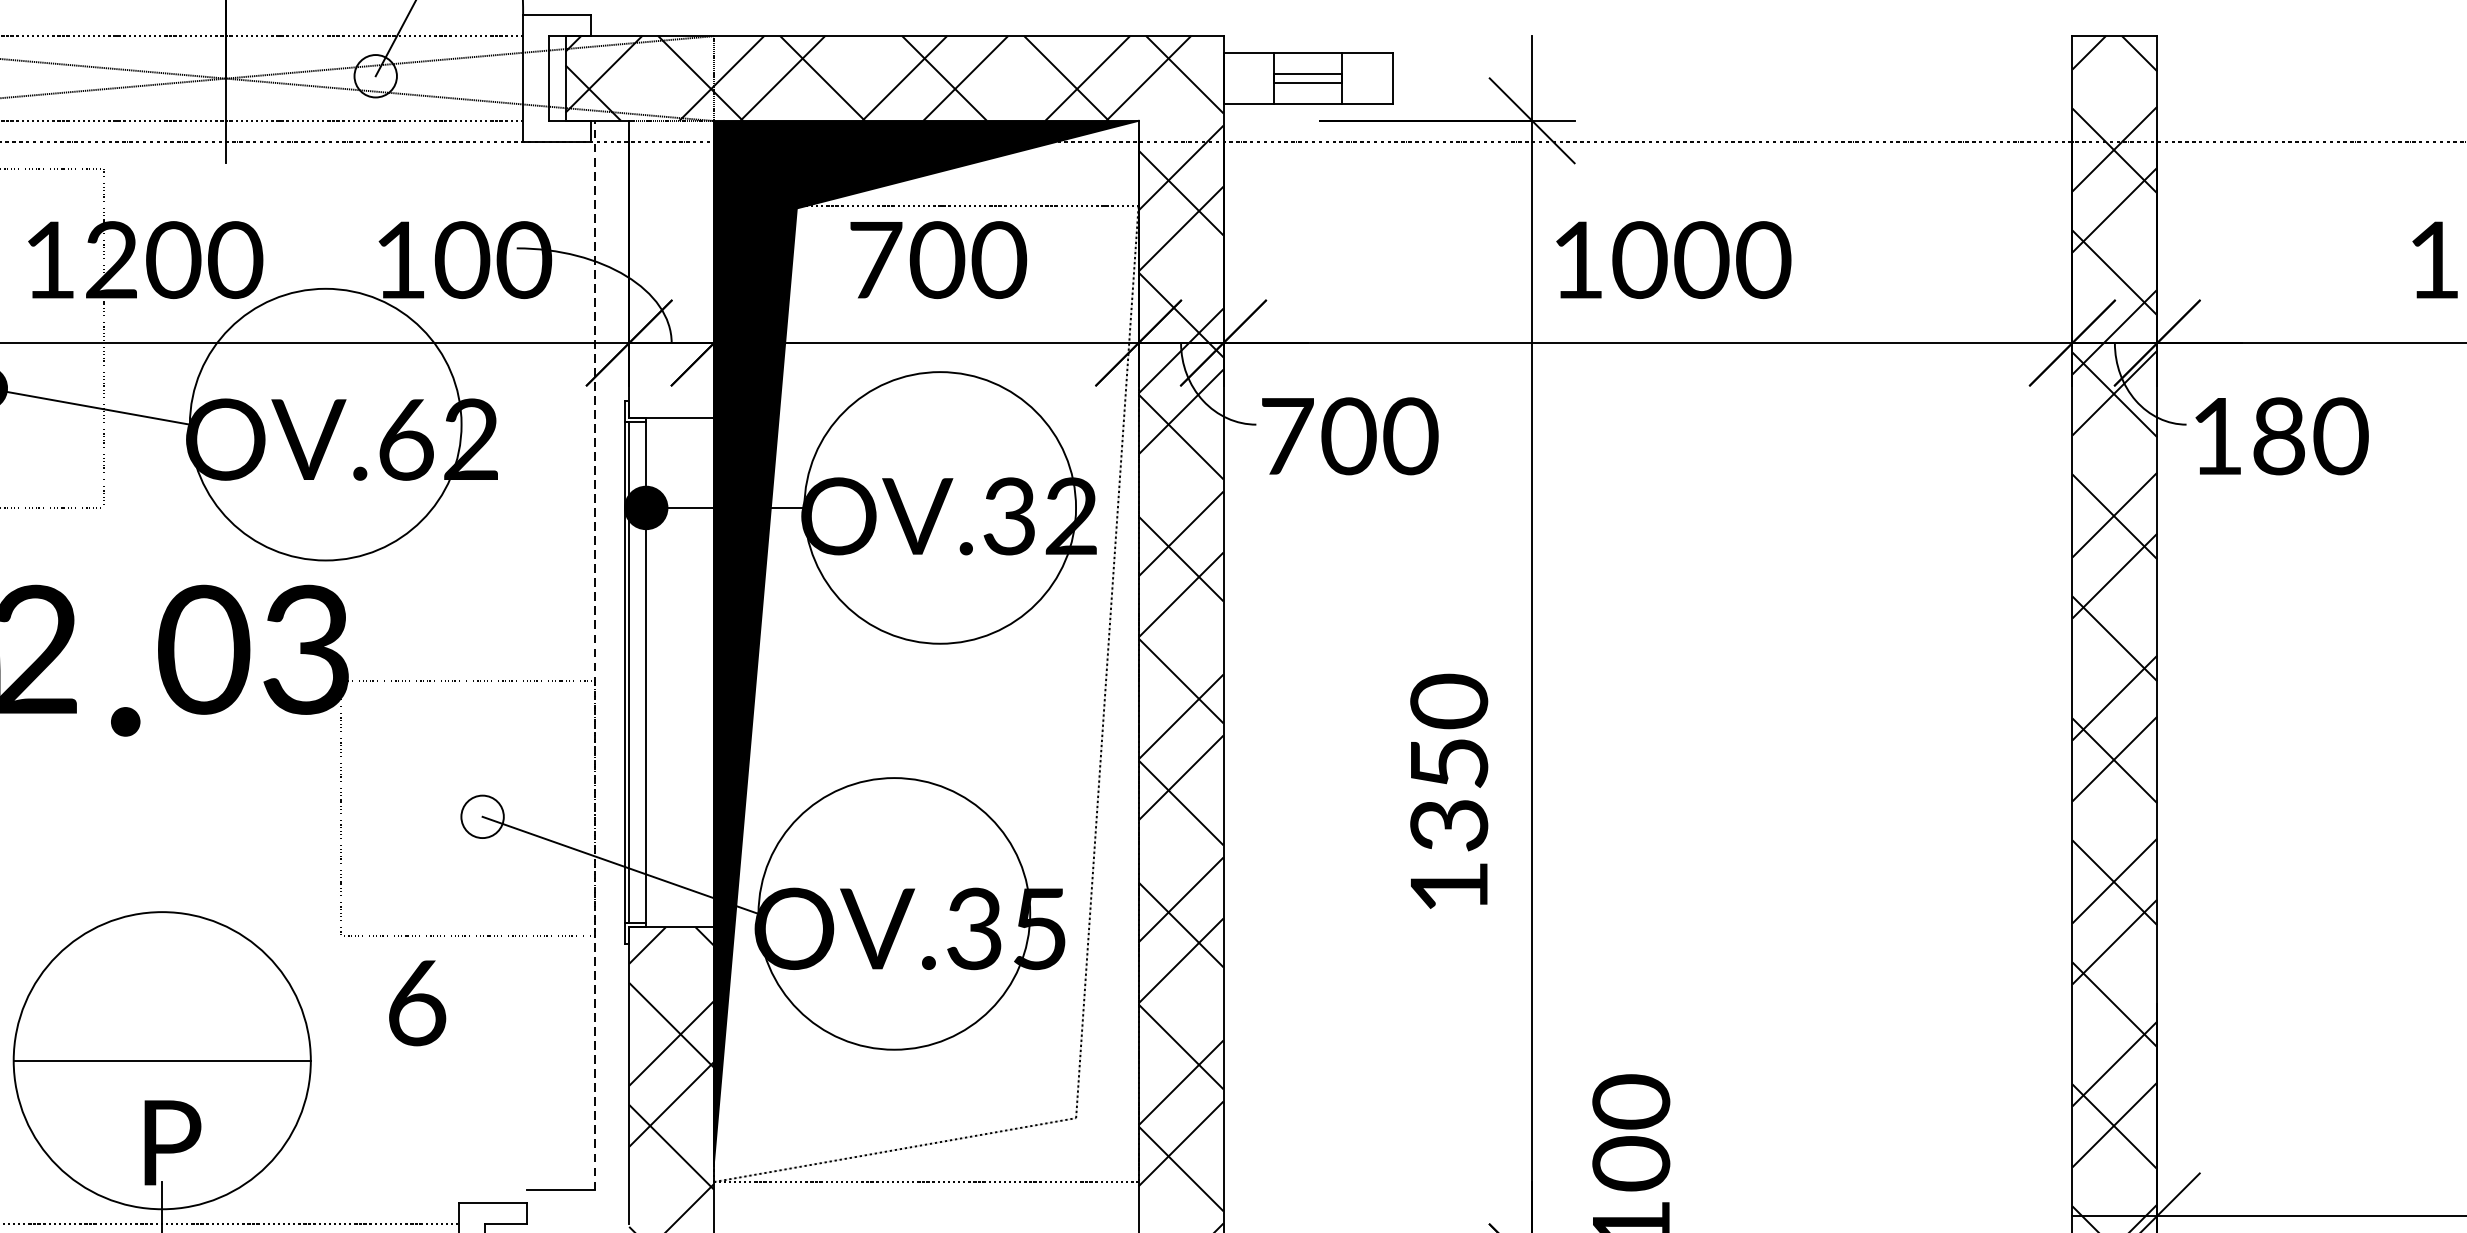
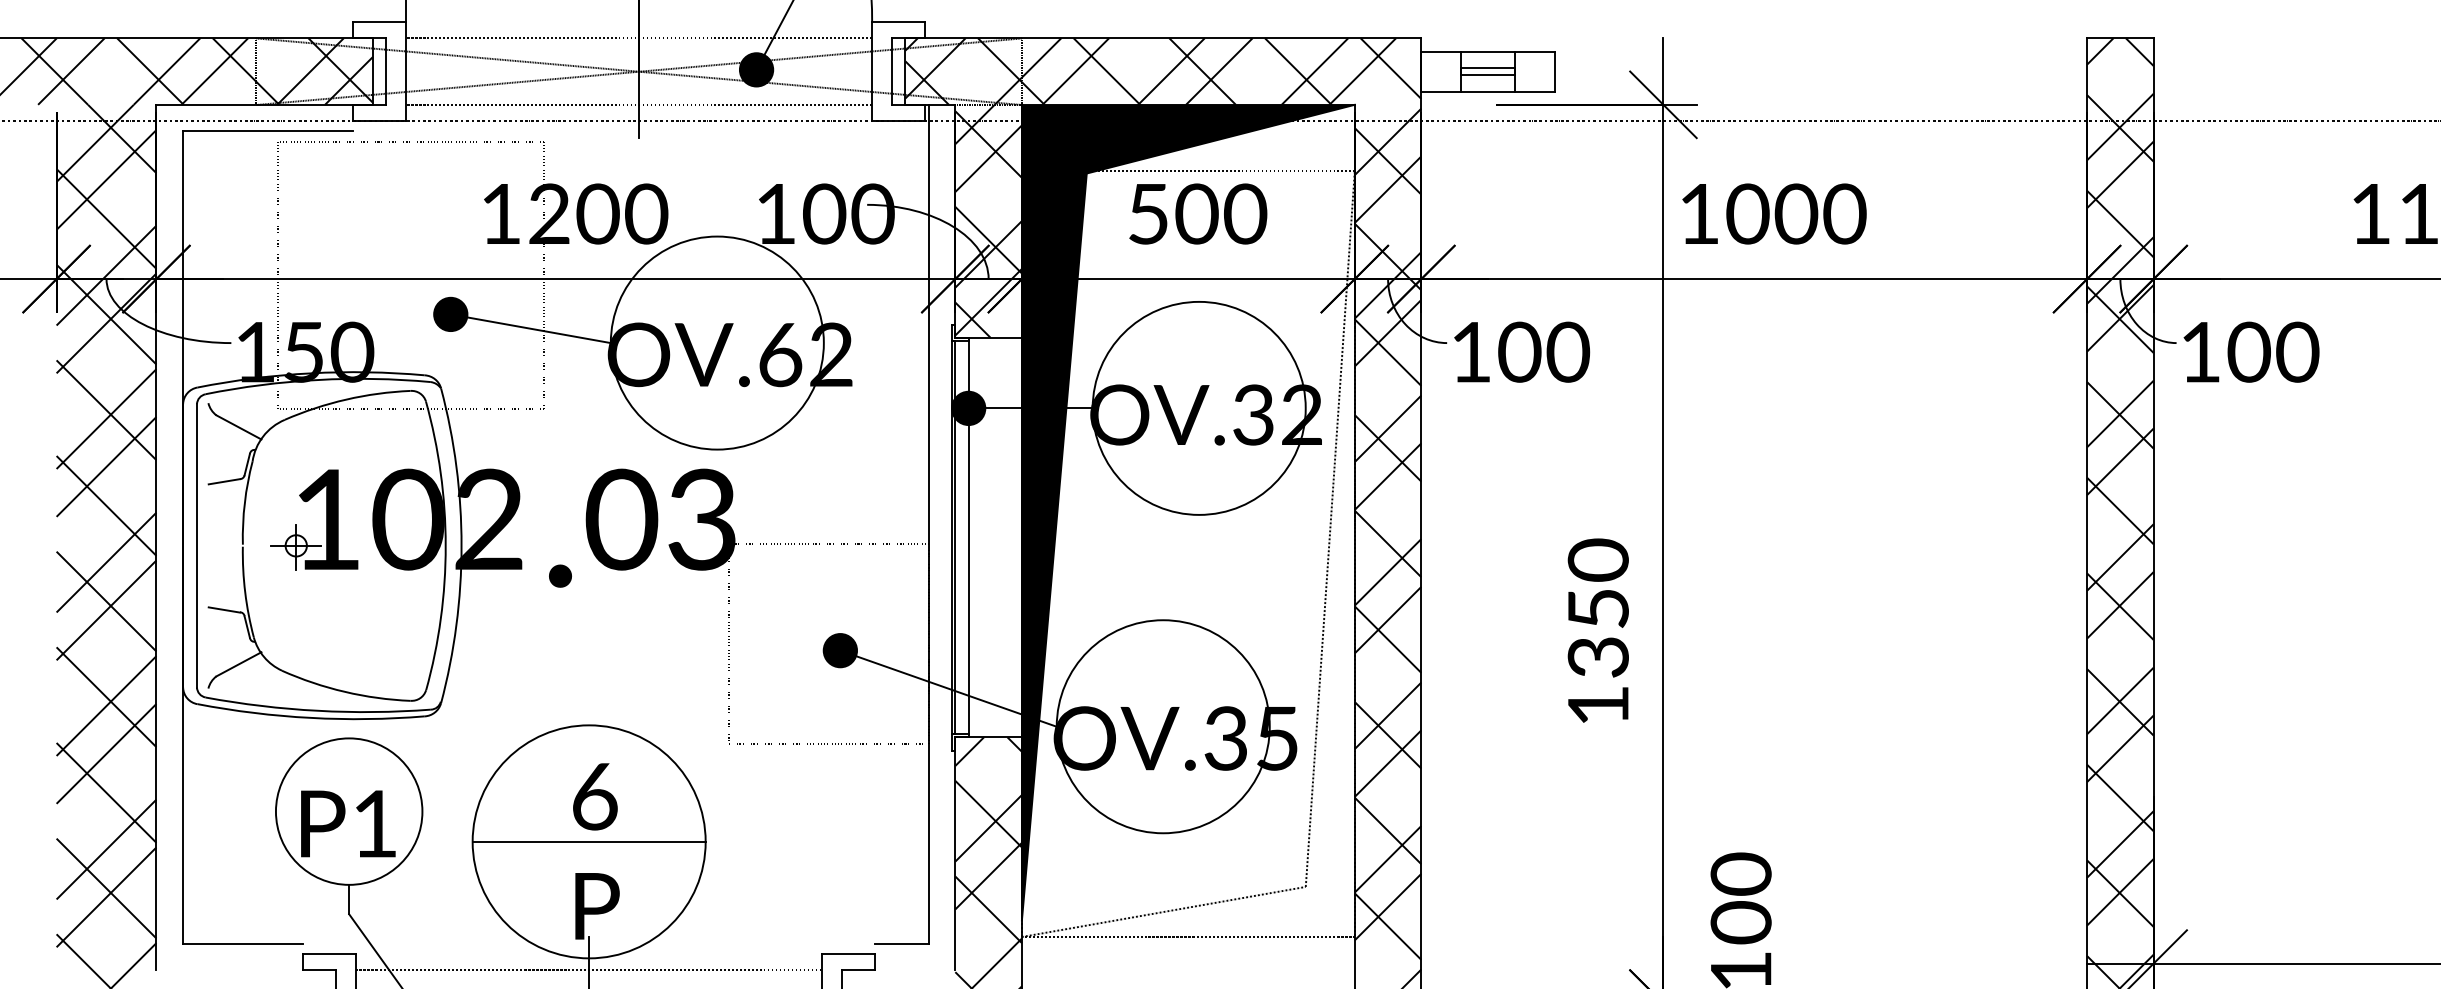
fill: (375, 75) -> (756, 69), added
text: (876, 260) -> (1149, 214), 700 -> 500
hatch: (671, 268) -> (988, 220), added
text: (1287, 436) -> (1471, 352), 700 -> 100
text: (2278, 436) -> (2248, 352), 180 -> 100
line: (594, 654) -> (928, 523), dashed -> solid
fill: (482, 816) -> (840, 650), added
text: (417, 1002) -> (595, 796), moved

